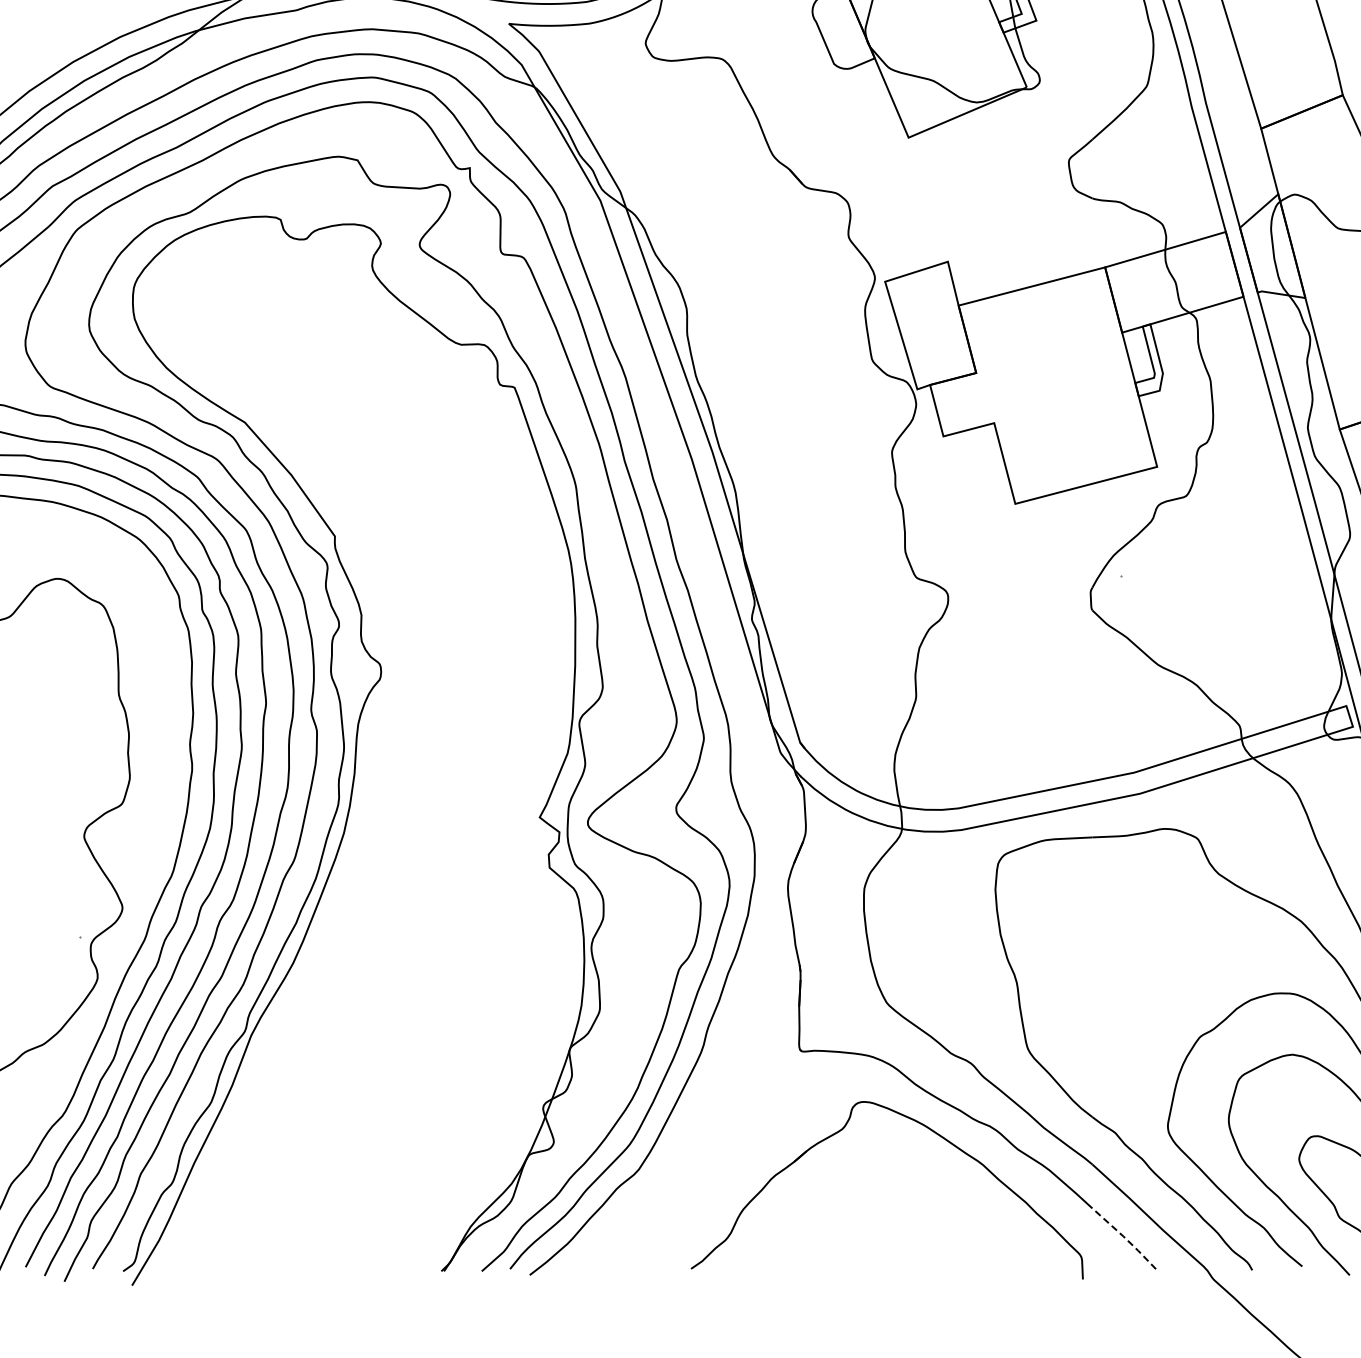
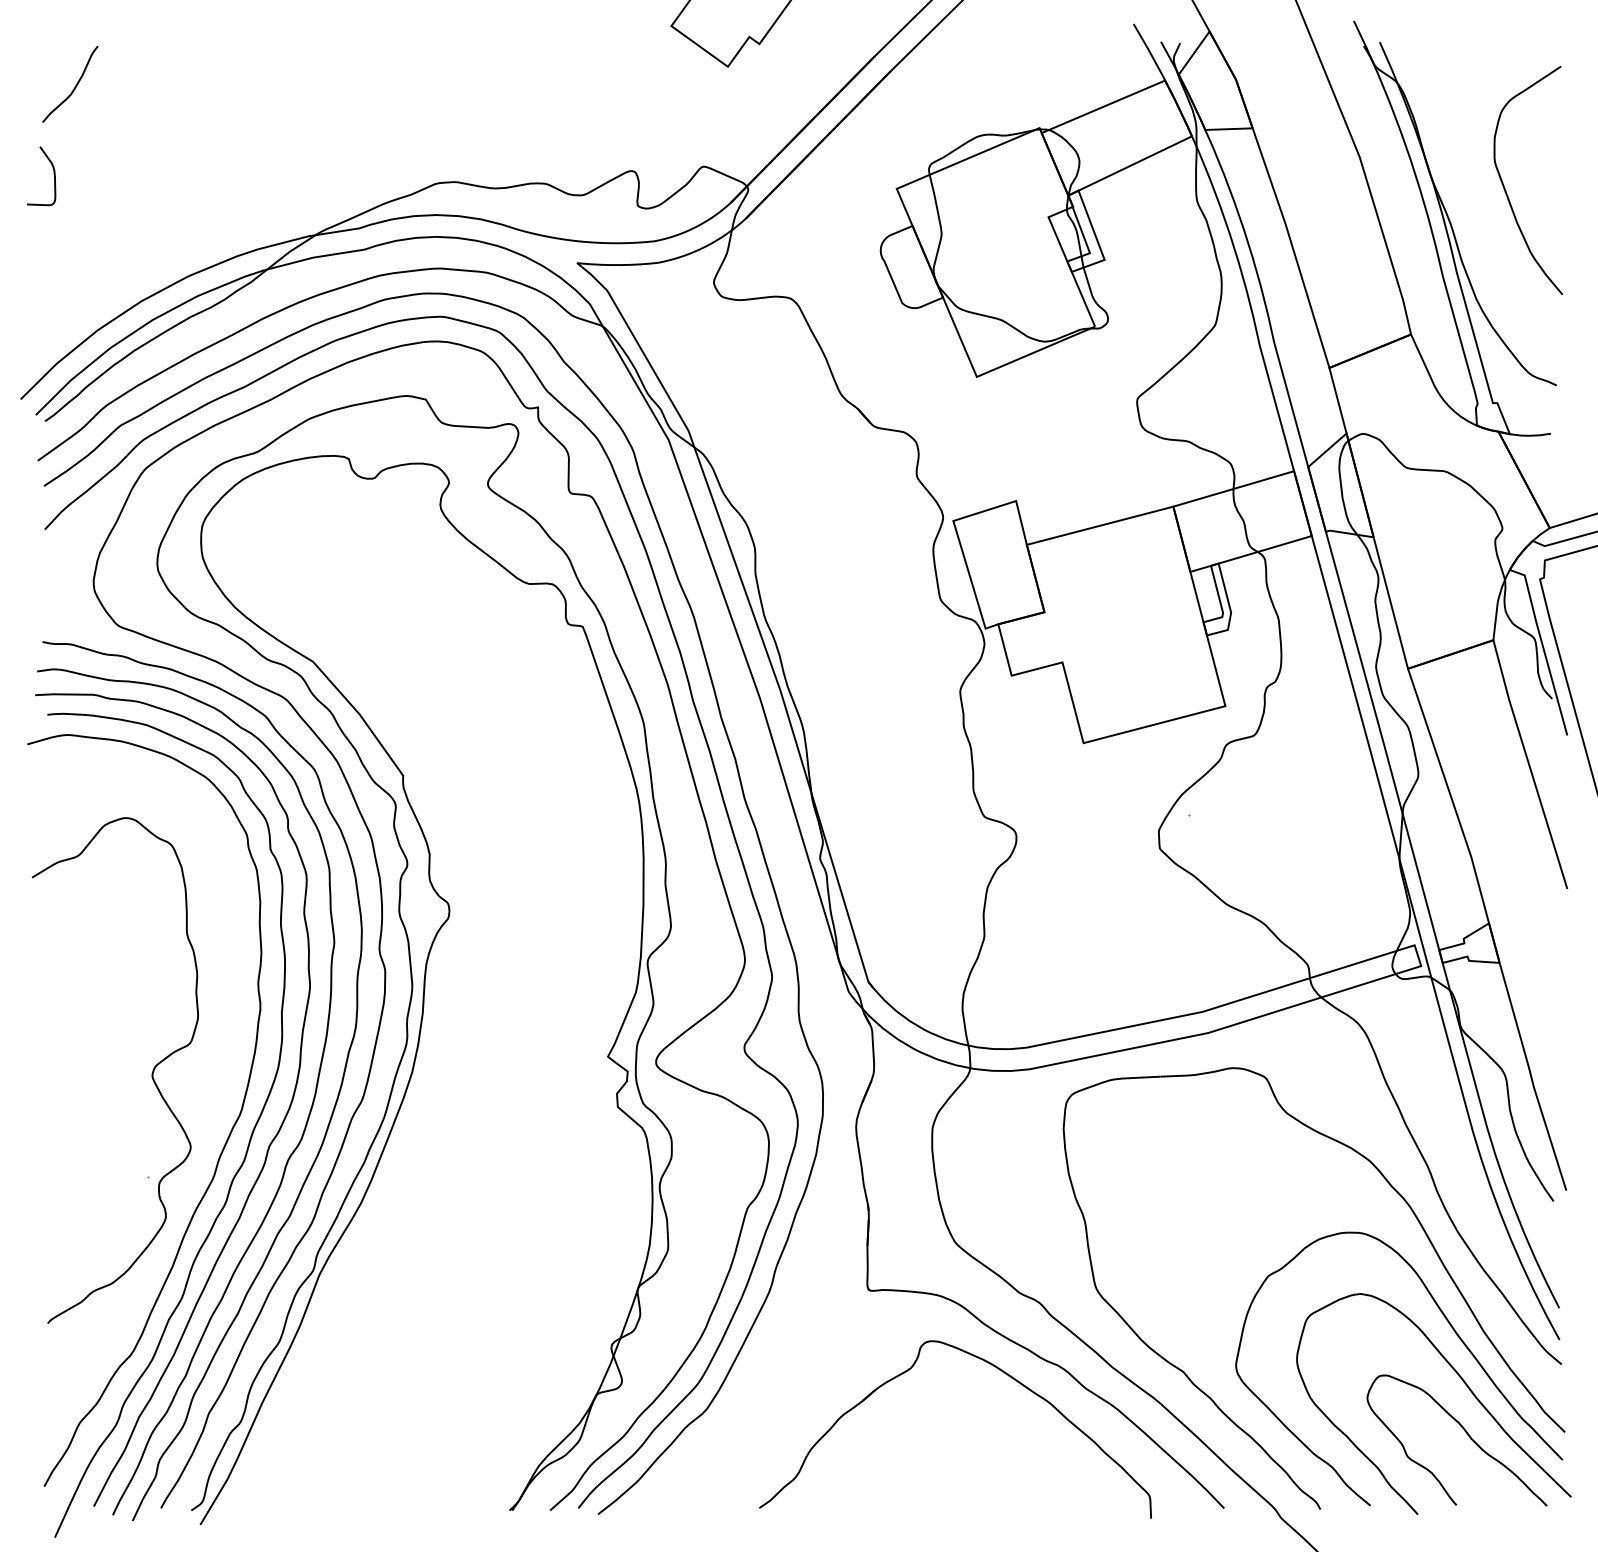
line: (1125, 1238) -> (1193, 1477), dashed -> solid

